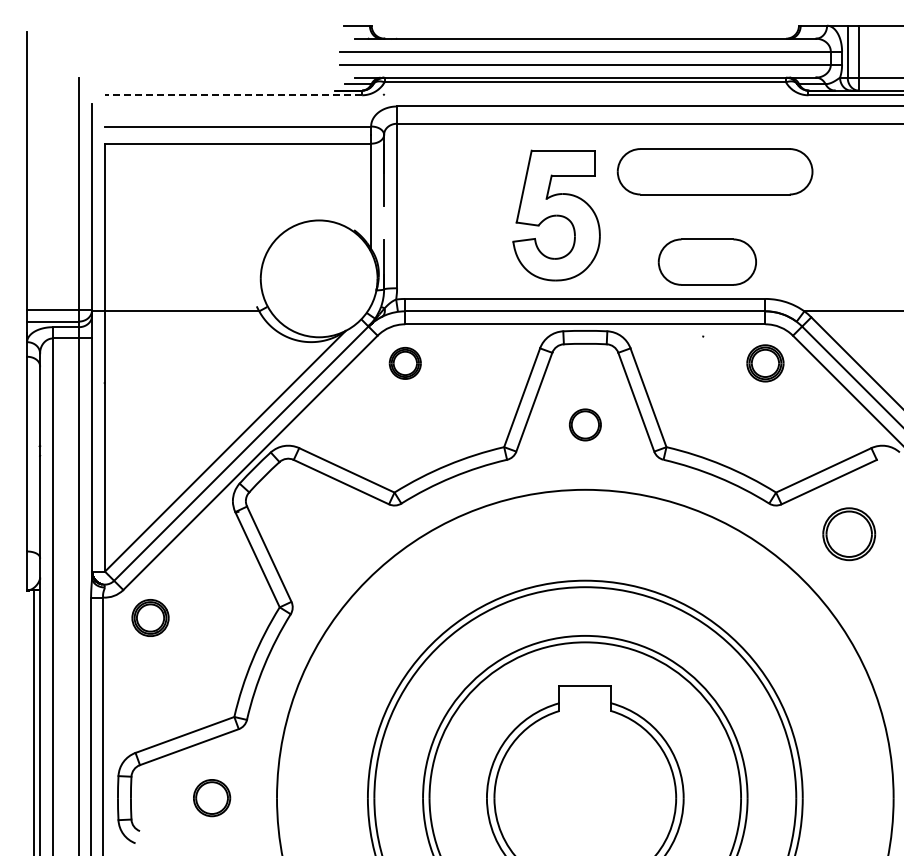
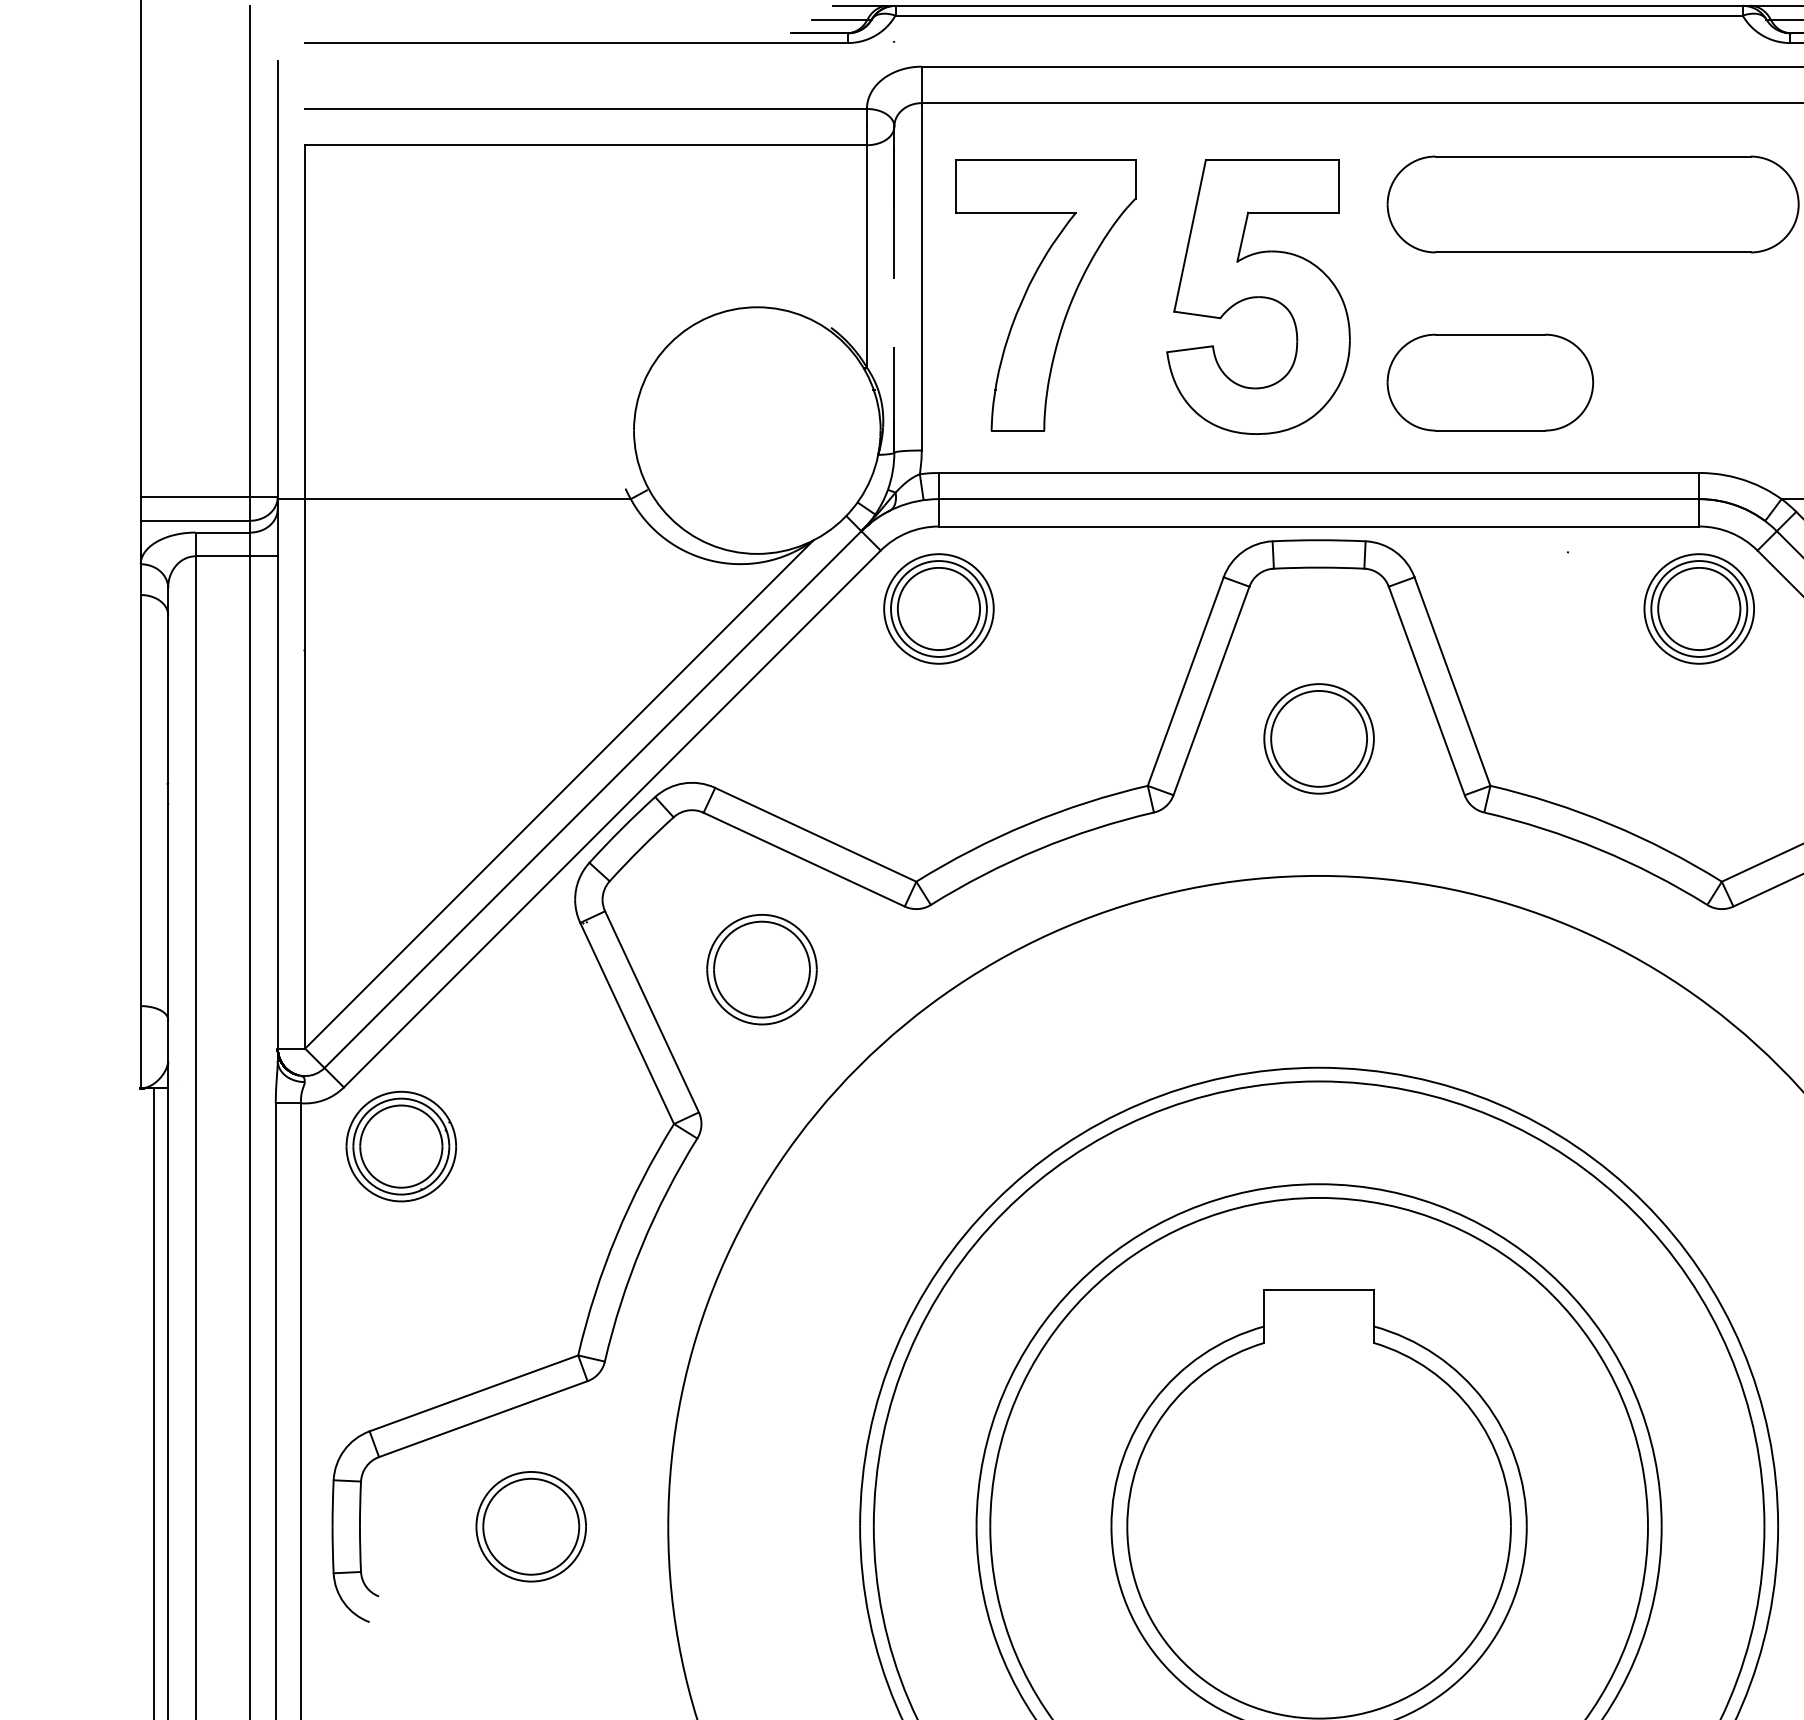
line: (233, 95) -> (576, 43), dashed -> solid
part: (455, 214) -> (1045, 294), added
part: (706, 261) -> (1488, 381), moved
part: (405, 363) -> (939, 609), size x1.67
part: (765, 363) -> (1699, 609), size x1.43
part: (585, 424) -> (1319, 738), size x1.67
part: (321, 534) -> (762, 970), added
part: (150, 617) -> (401, 1145), size x1.43
part: (211, 797) -> (529, 1525), size x1.43

